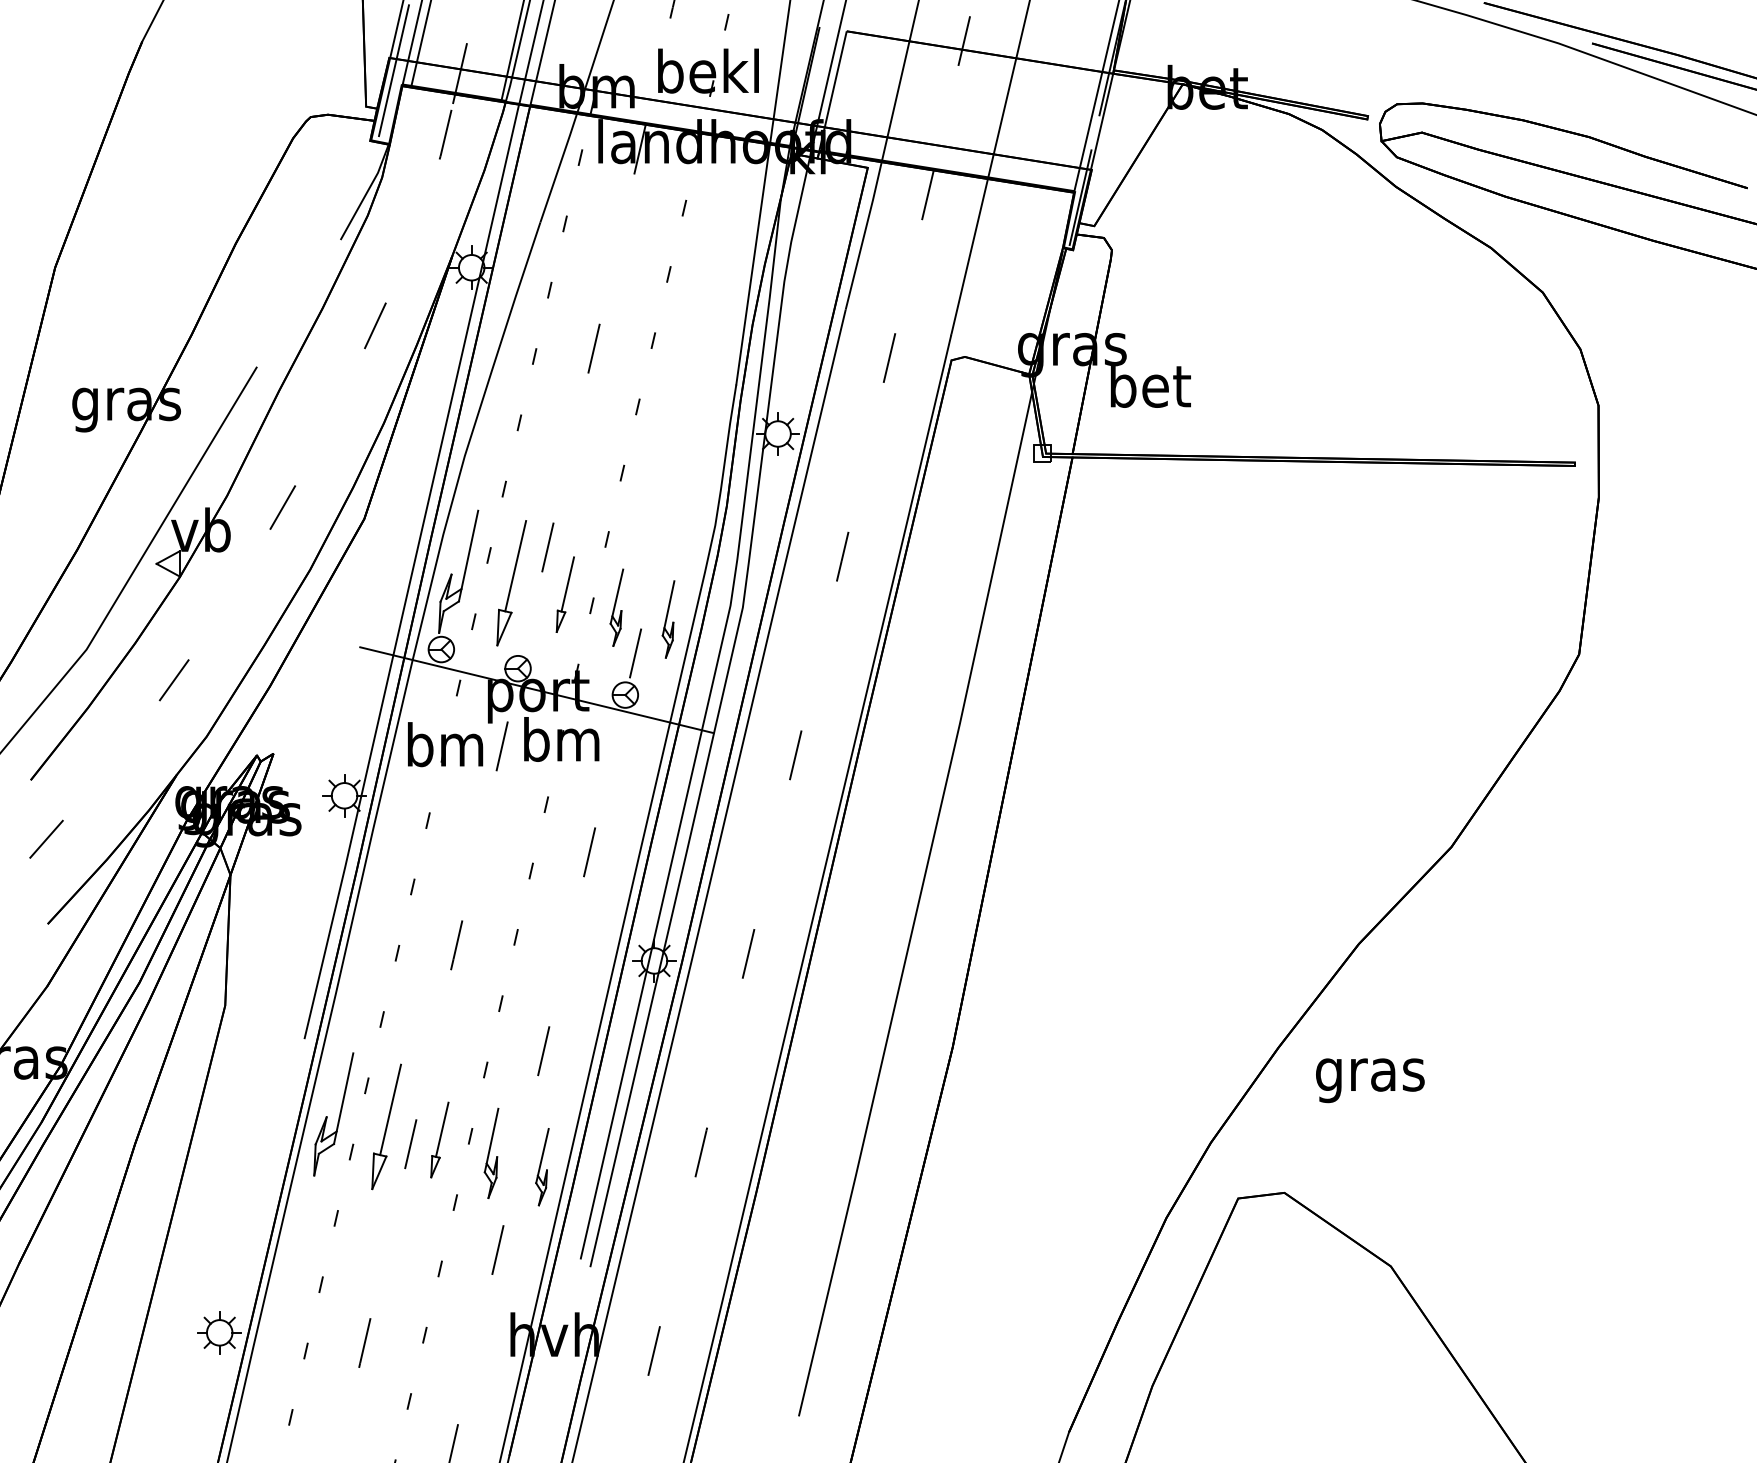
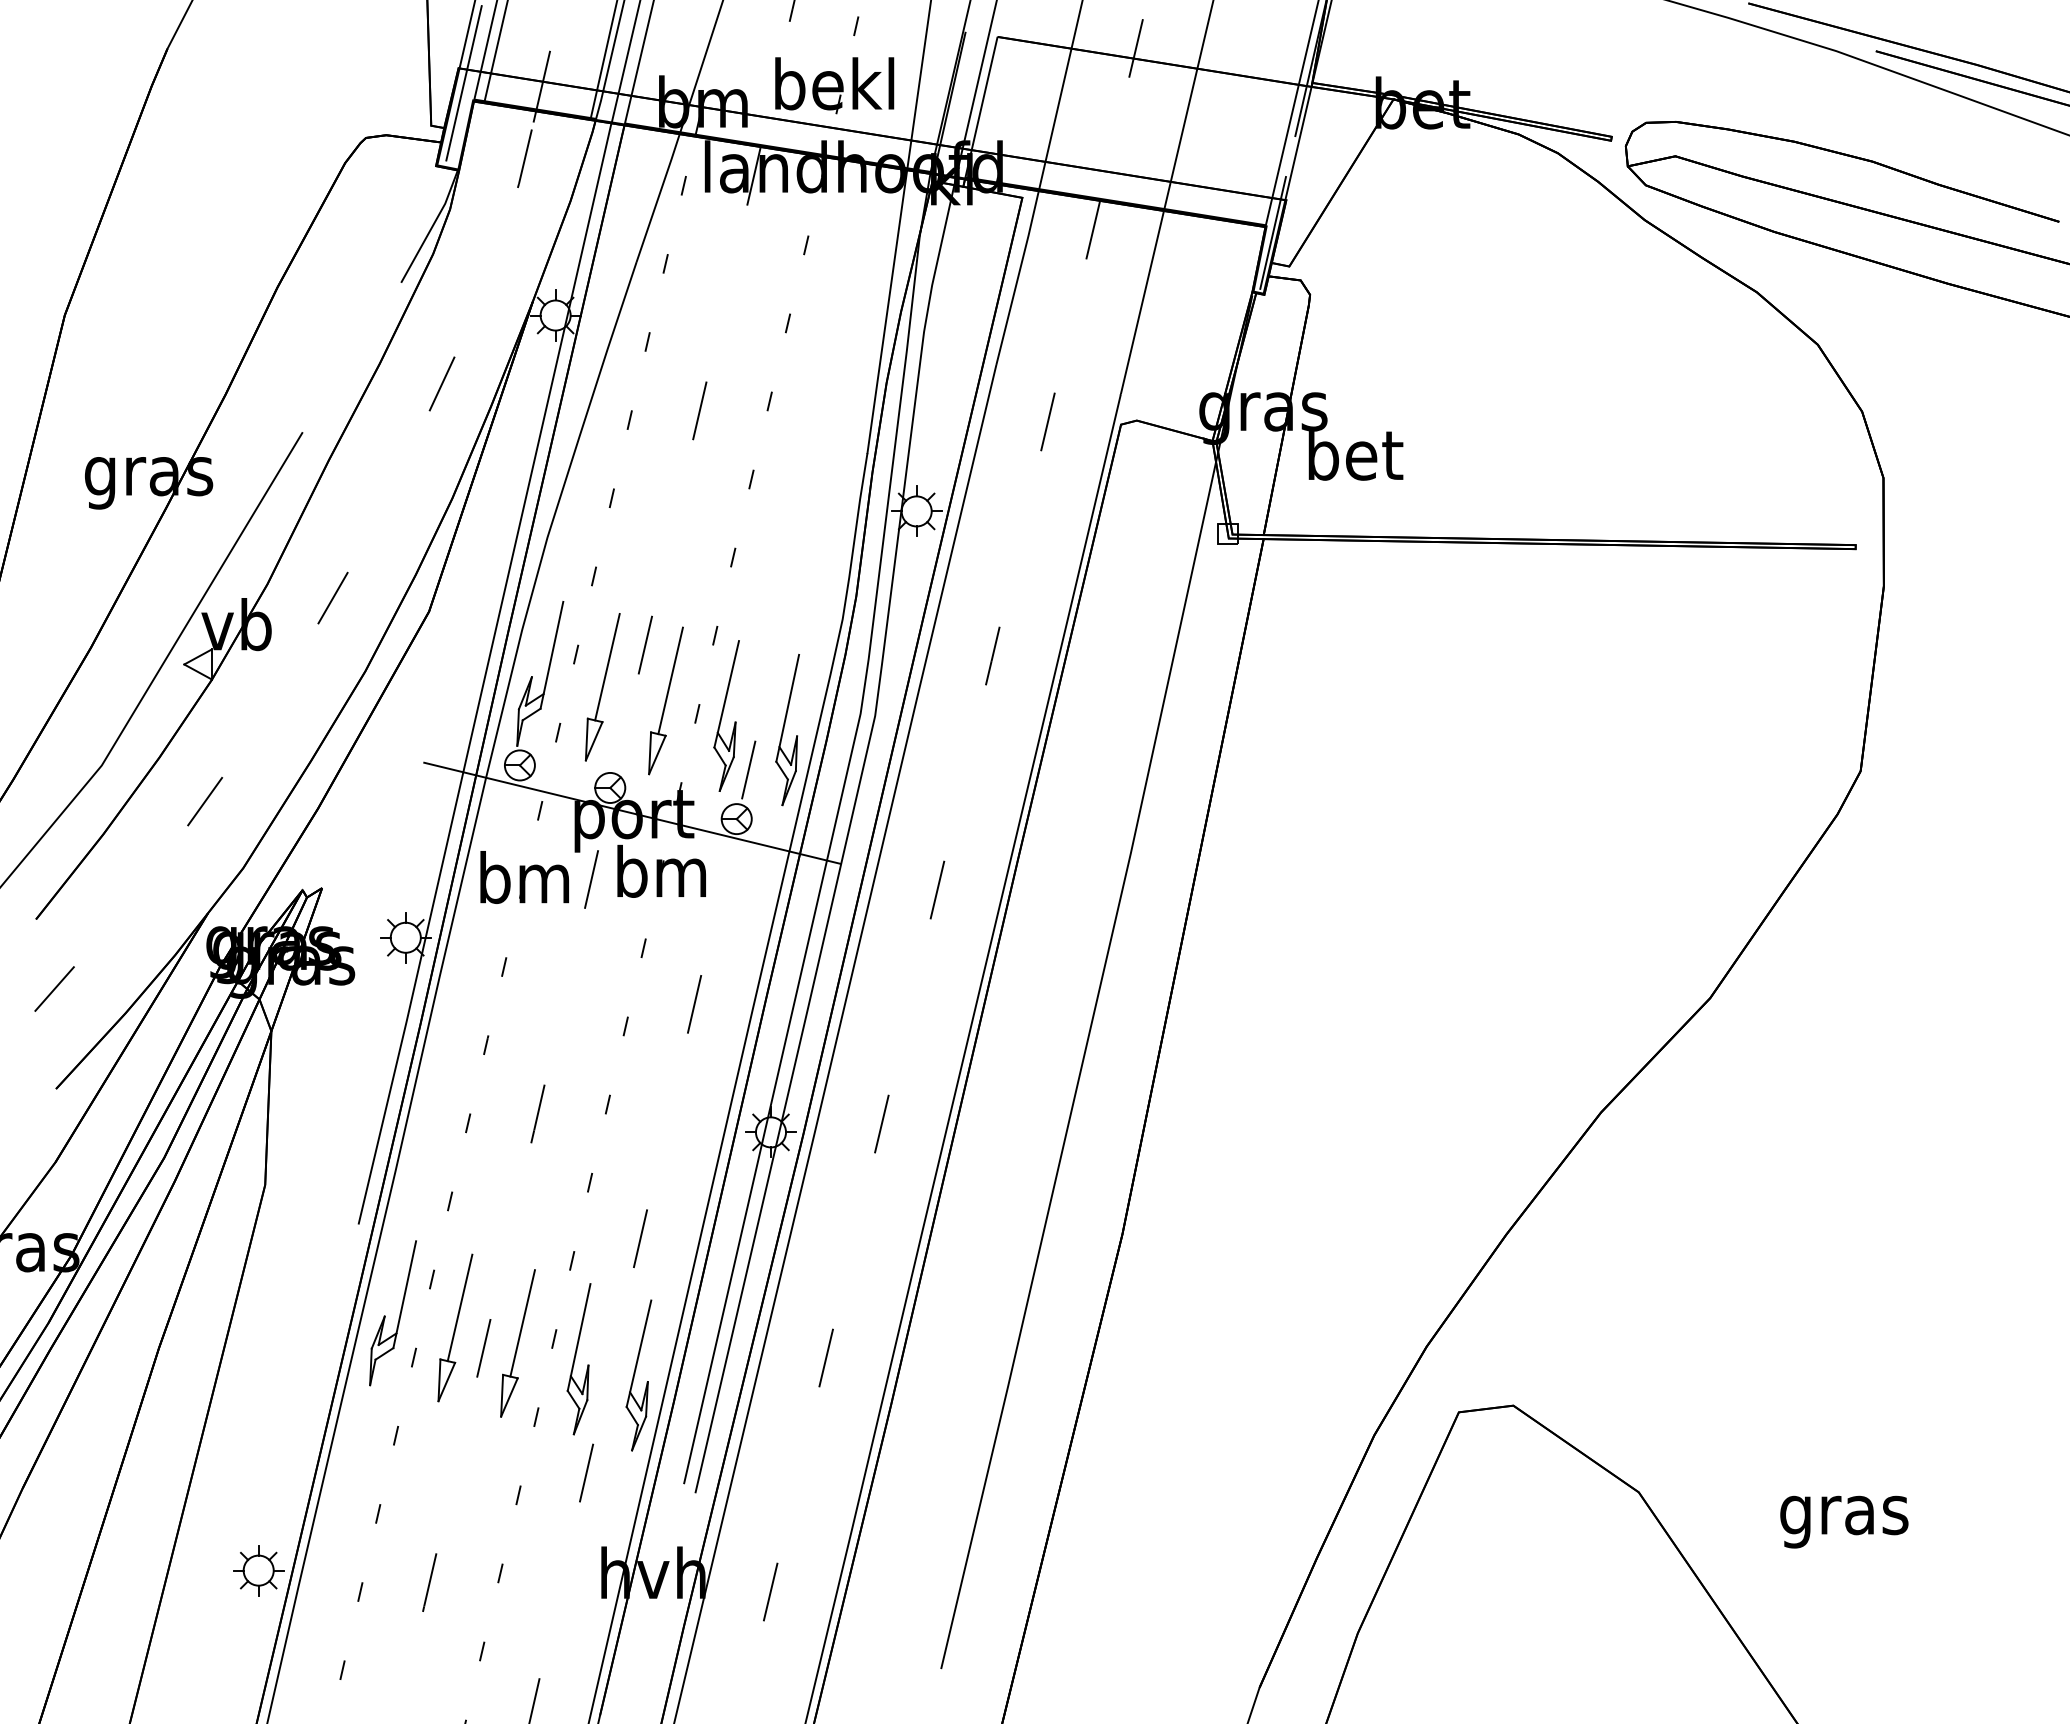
part: (565, 594) -> (666, 700), size x1.67
part: (616, 607) -> (726, 715), size x1.67
part: (668, 619) -> (787, 730), size x1.67
text: (1370, 1080) -> (1844, 1521), moved
part: (439, 1139) -> (517, 1342), size x1.67
part: (491, 1153) -> (578, 1359), size x1.43
part: (542, 1166) -> (639, 1374), size x1.67

